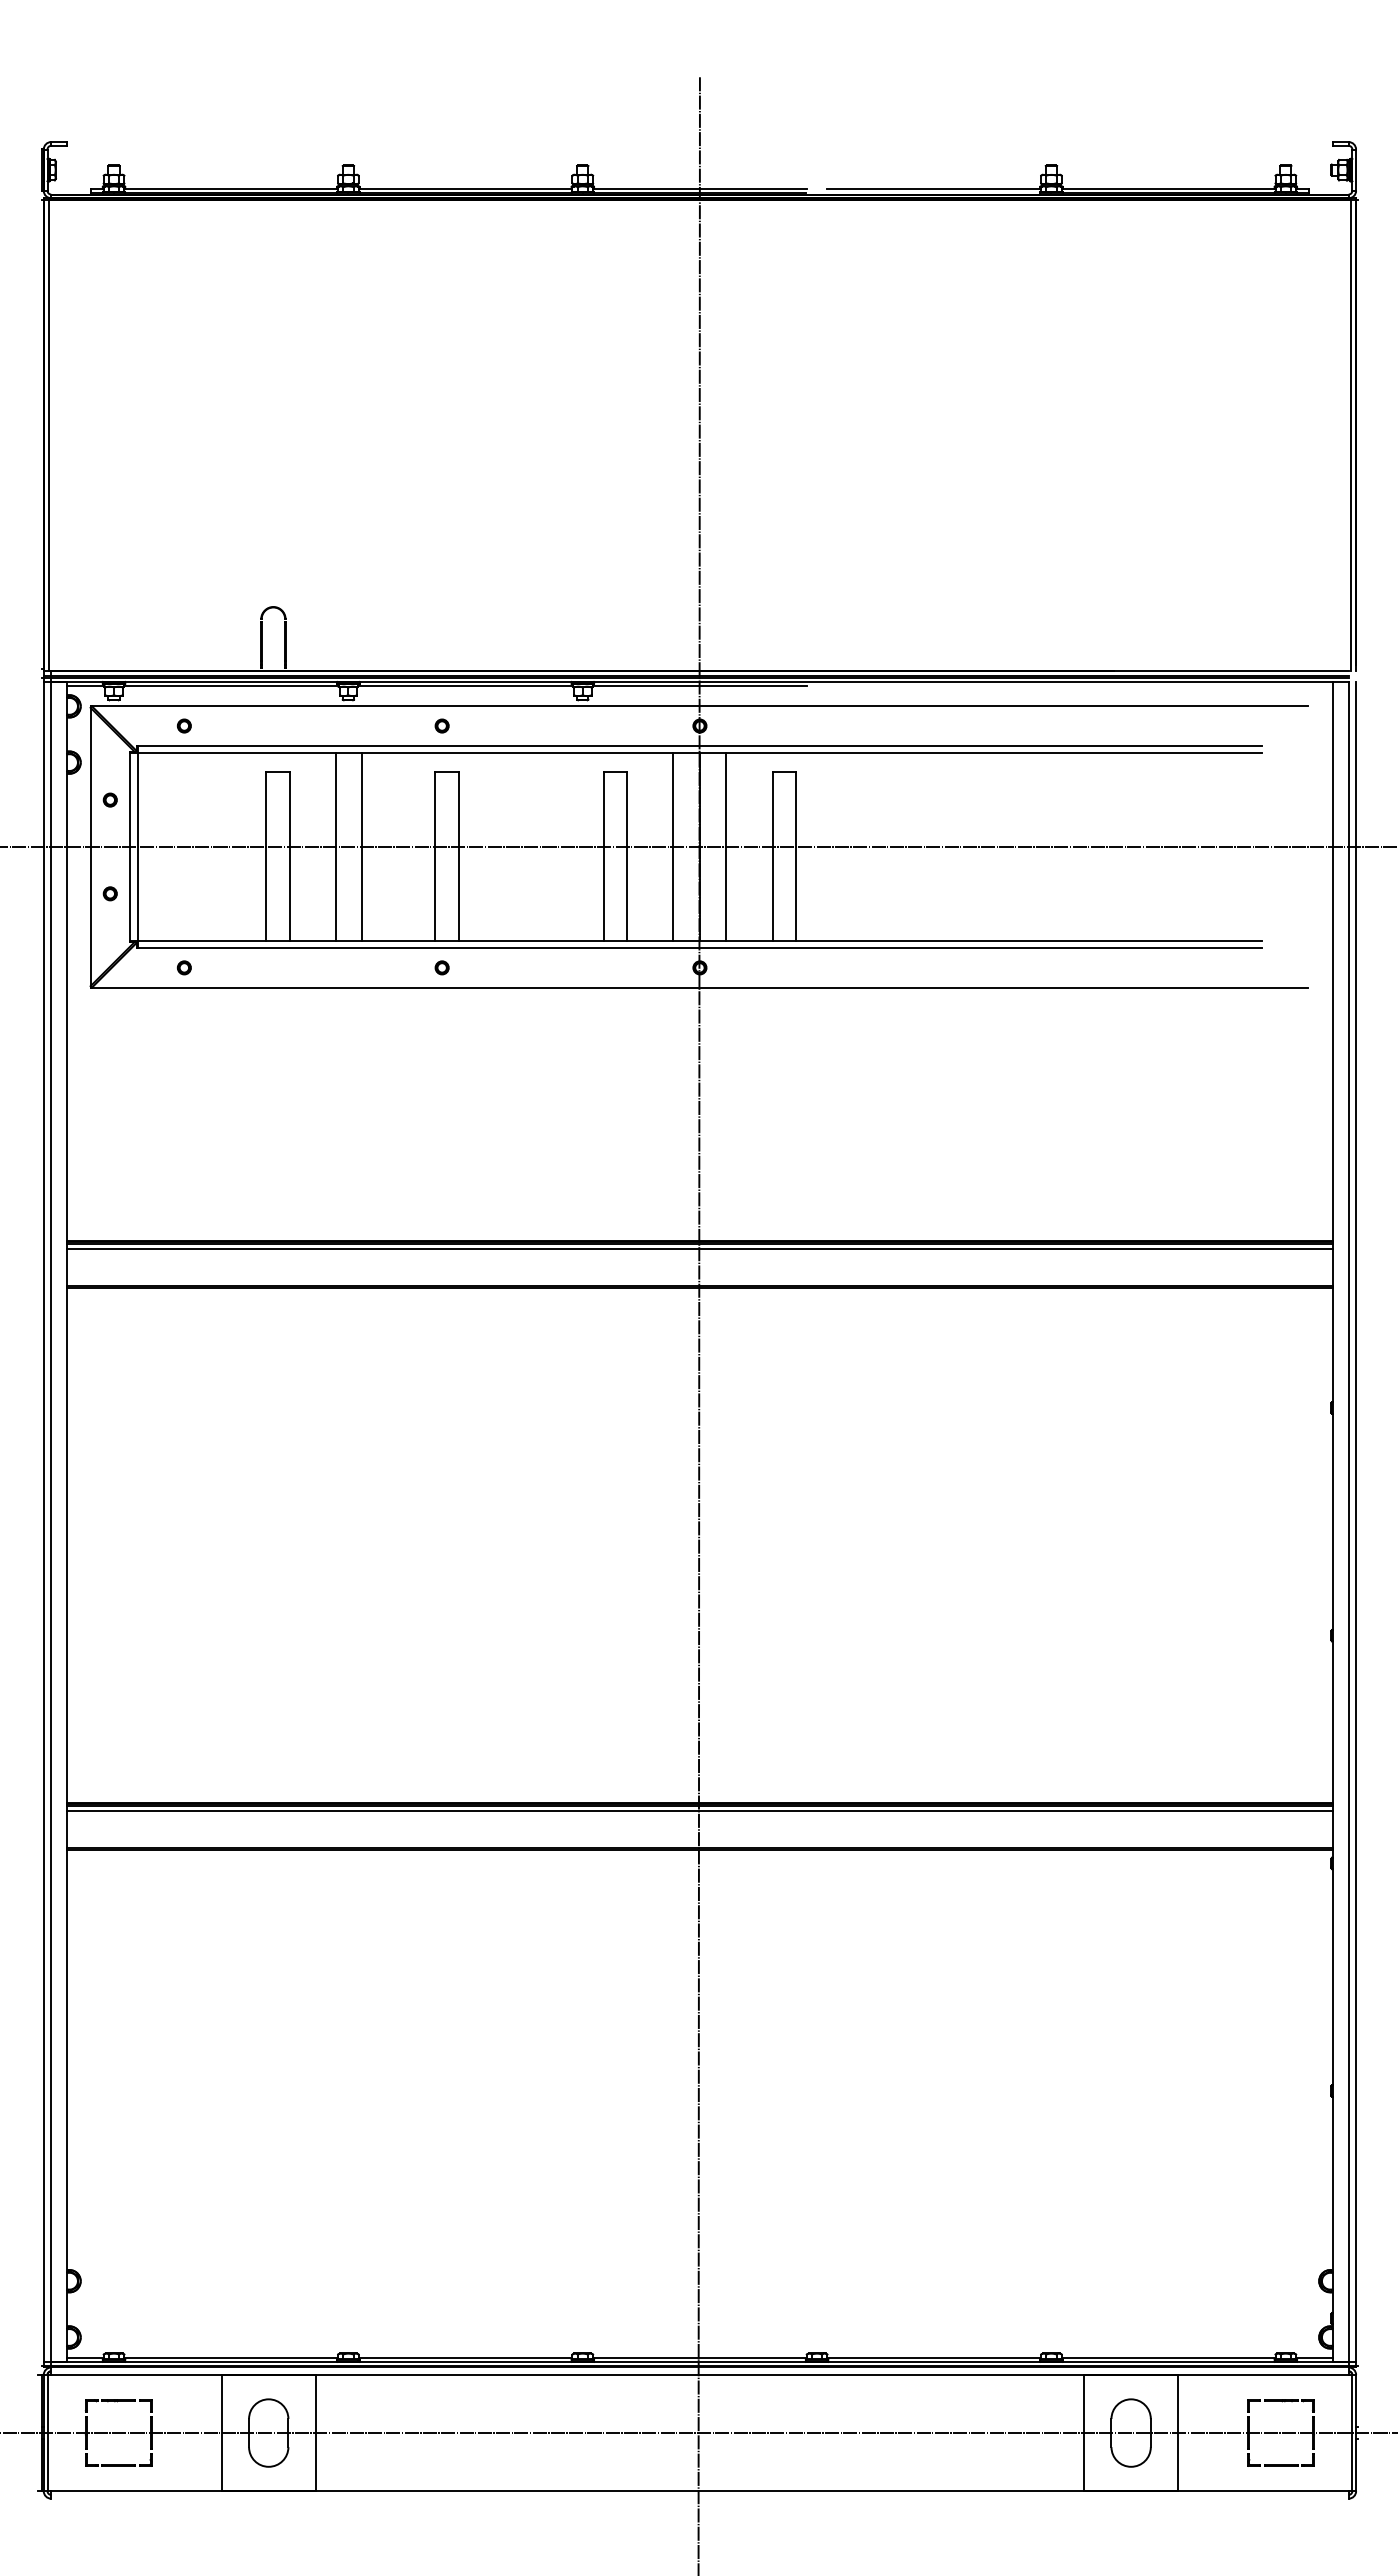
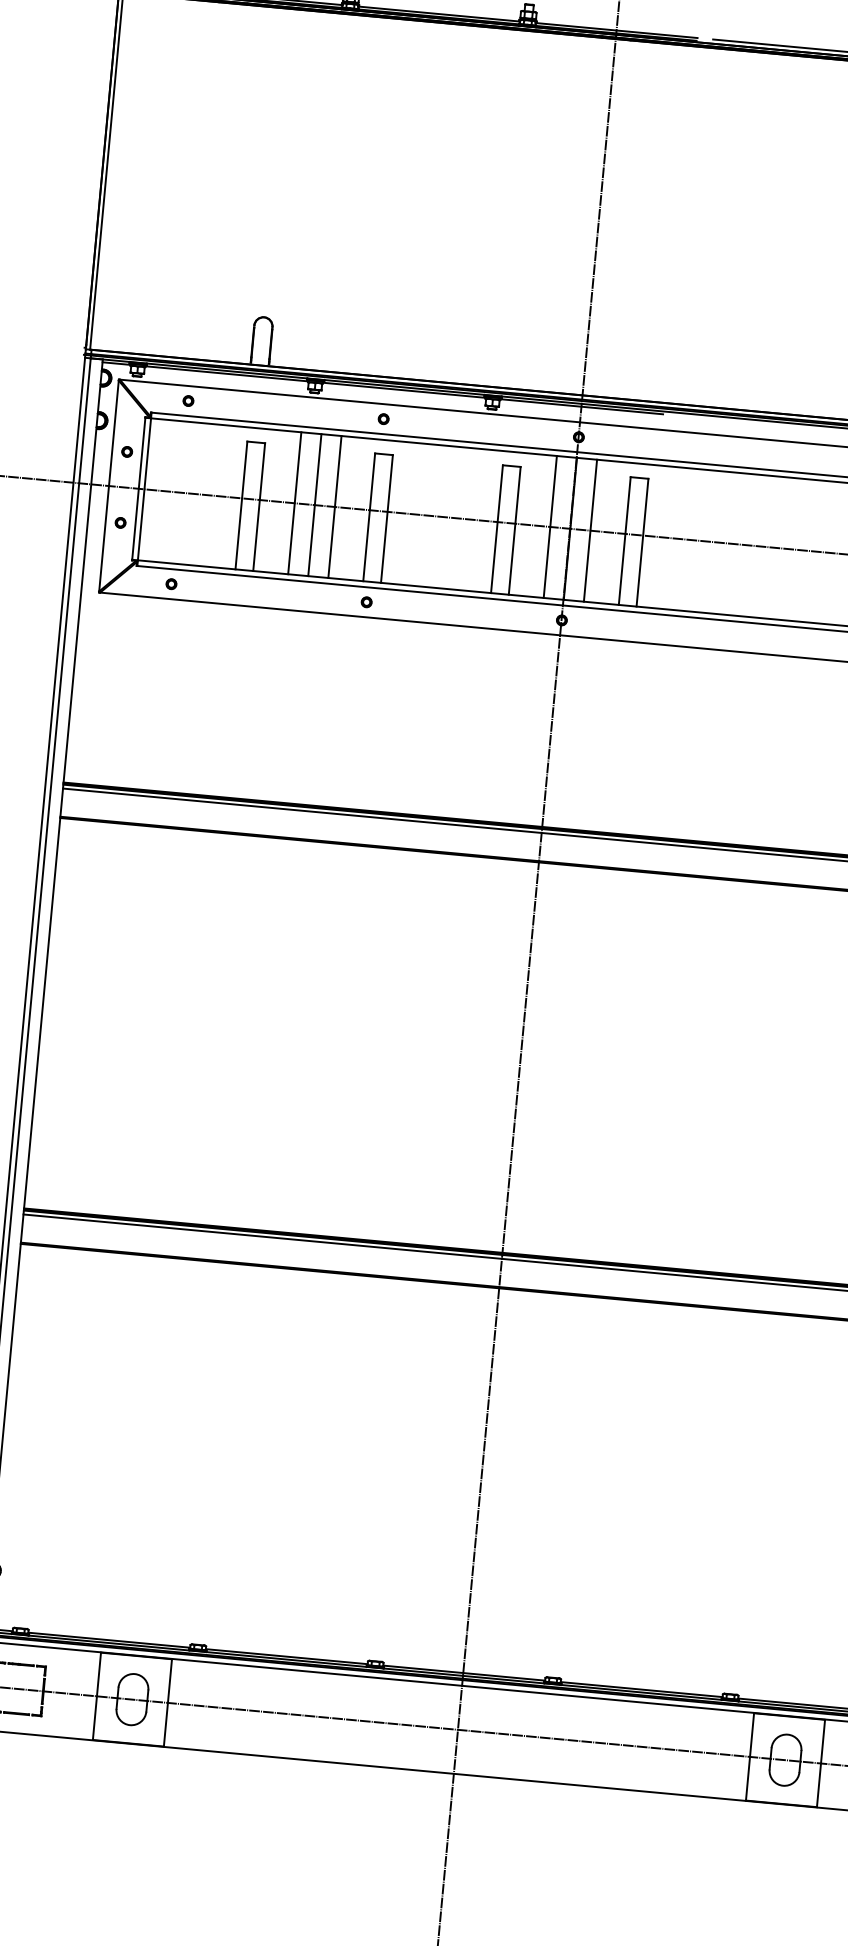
line: (389, 846) -> (335, 506), added

